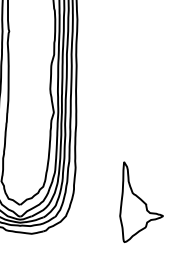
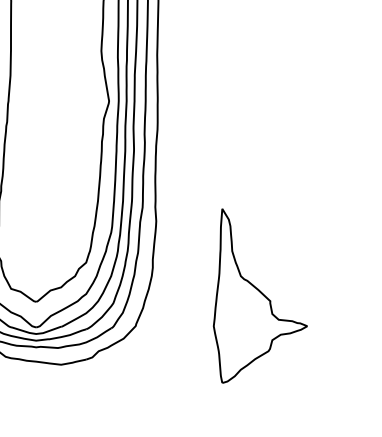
part: (141, 201) -> (260, 294), moved

